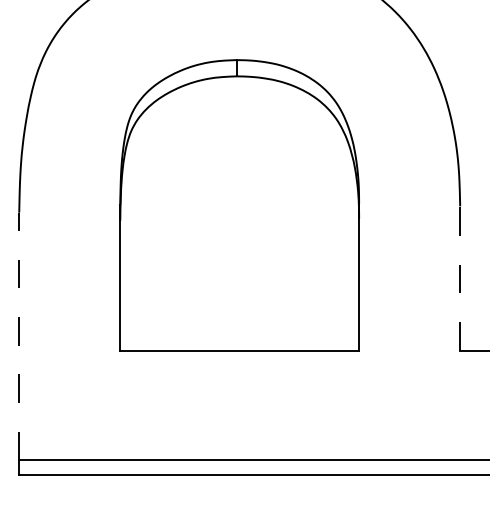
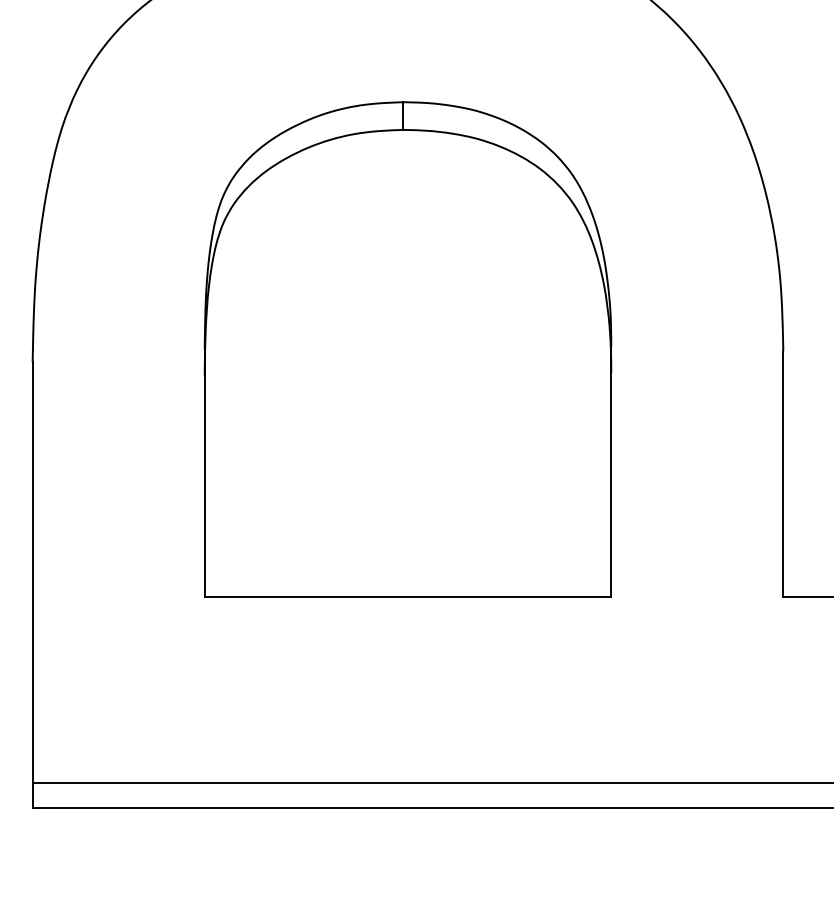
line: (460, 278) -> (783, 474), dashed -> solid
line: (19, 336) -> (33, 572), dashed -> solid

